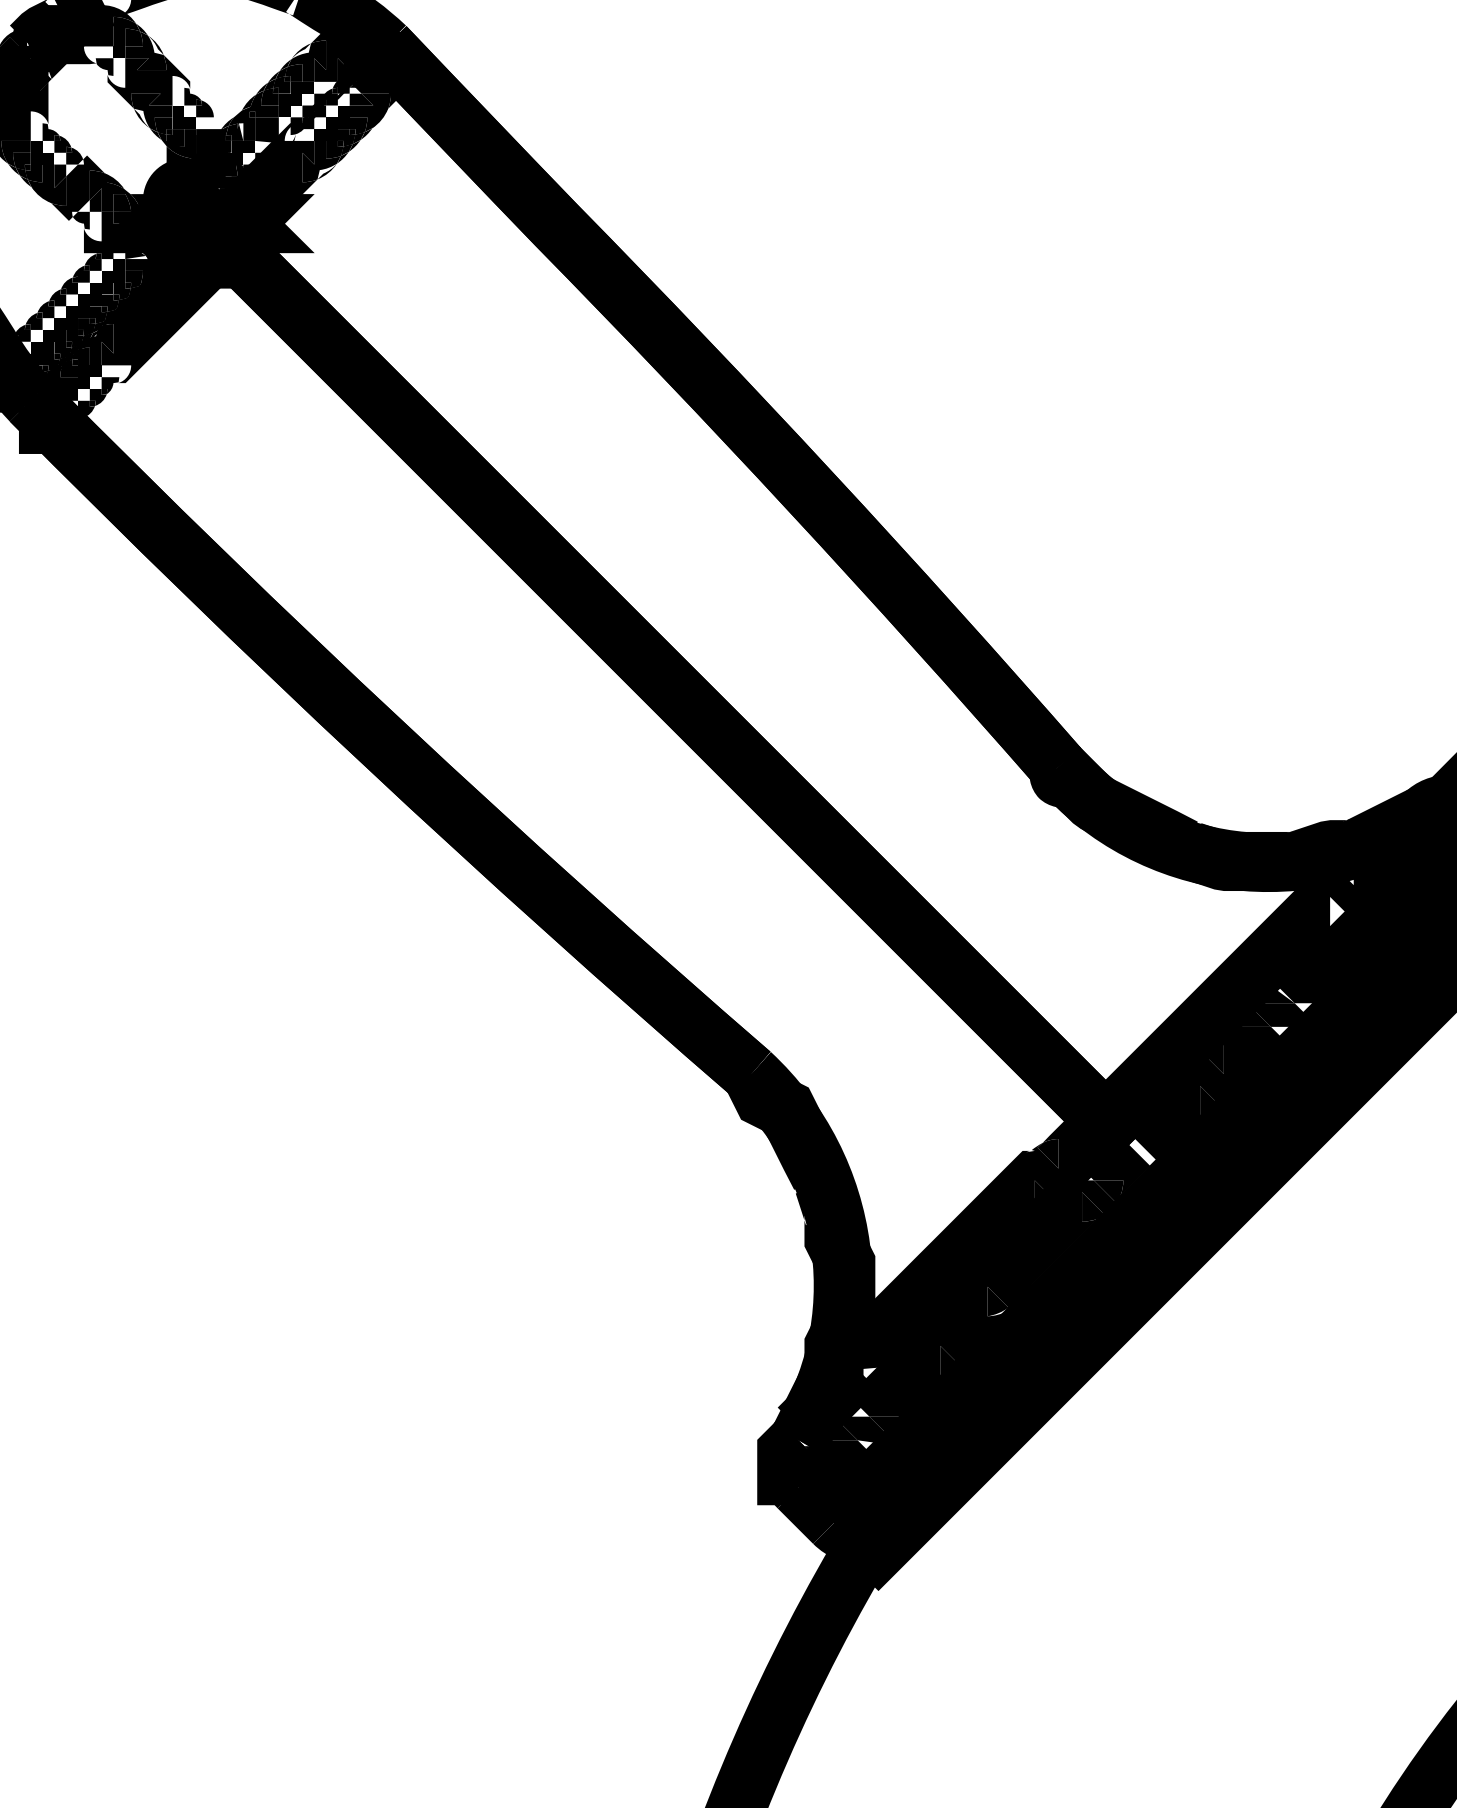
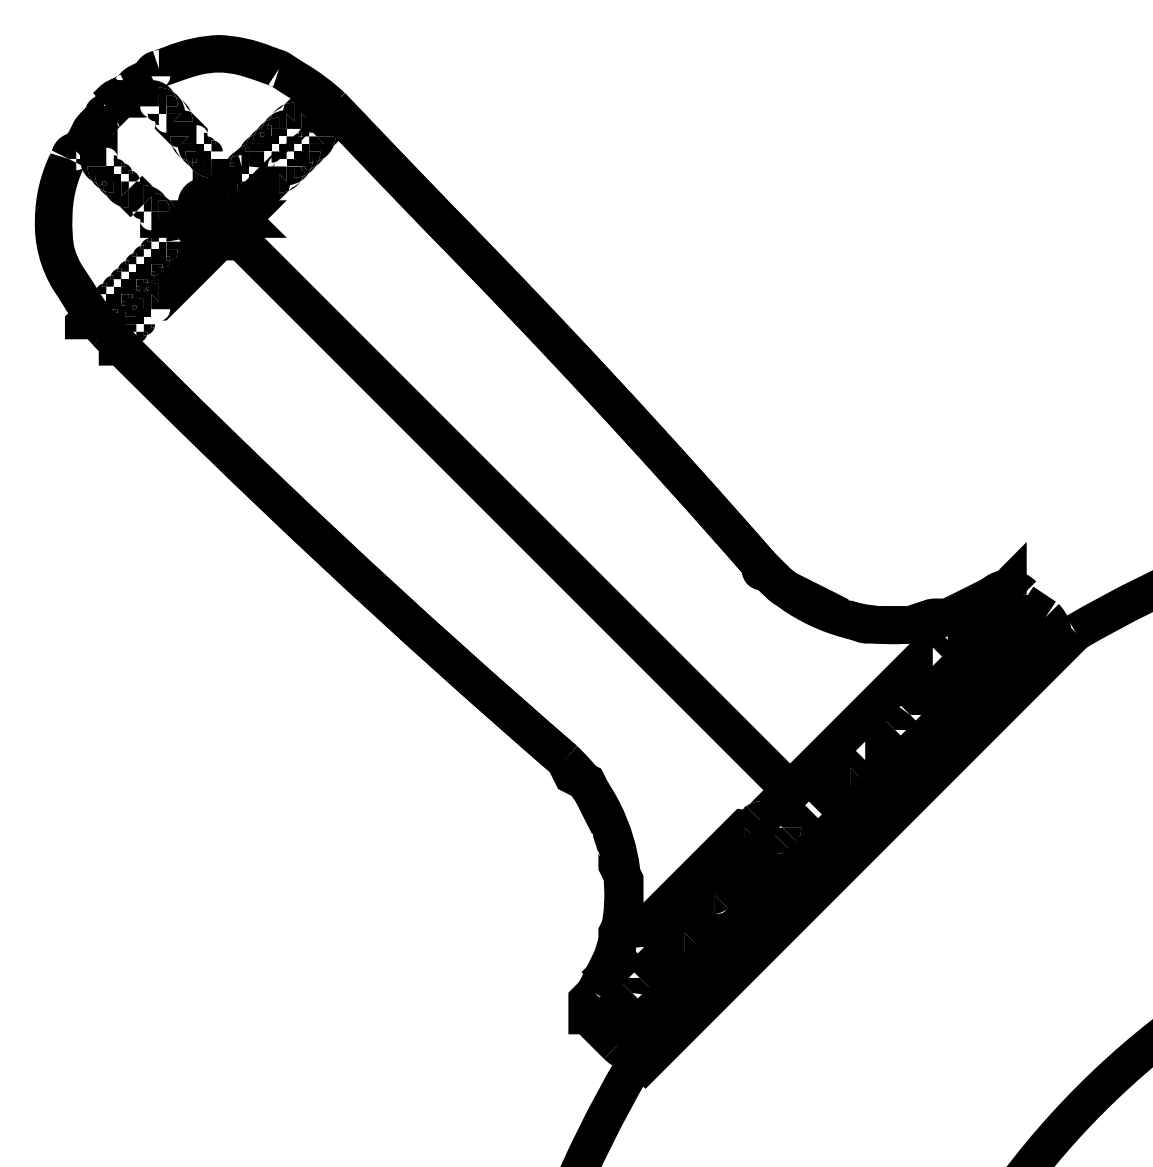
fill: (109, 384) -> (156, 321), removed
fill: (1213, 1059) -> (858, 750), removed

